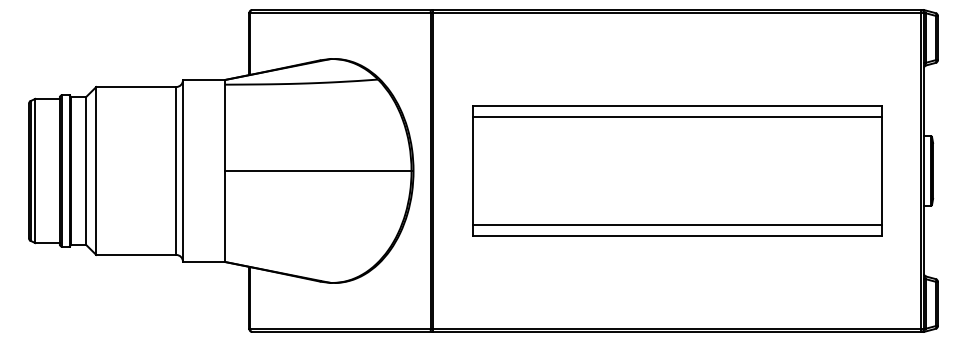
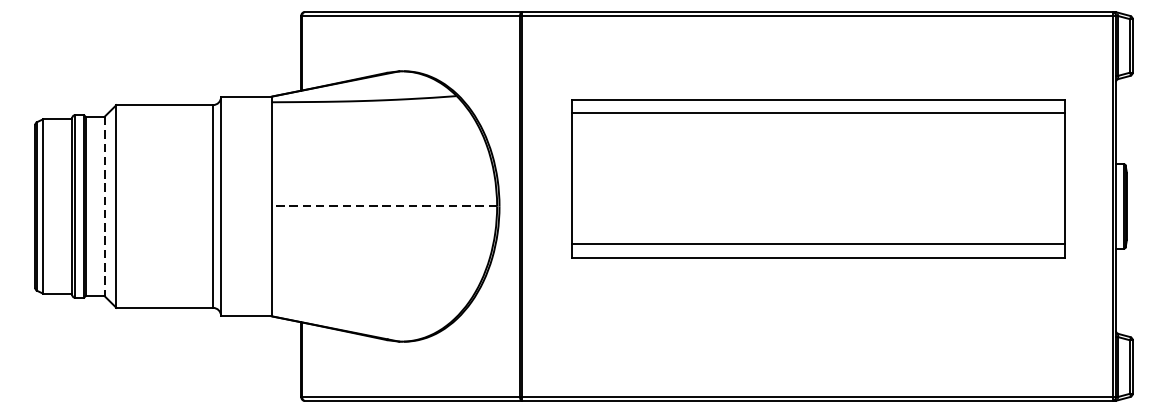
part: (677, 170) -> (818, 178), moved
line: (86, 171) -> (104, 207), solid -> dashed
line: (317, 171) -> (383, 207), solid -> dashed

